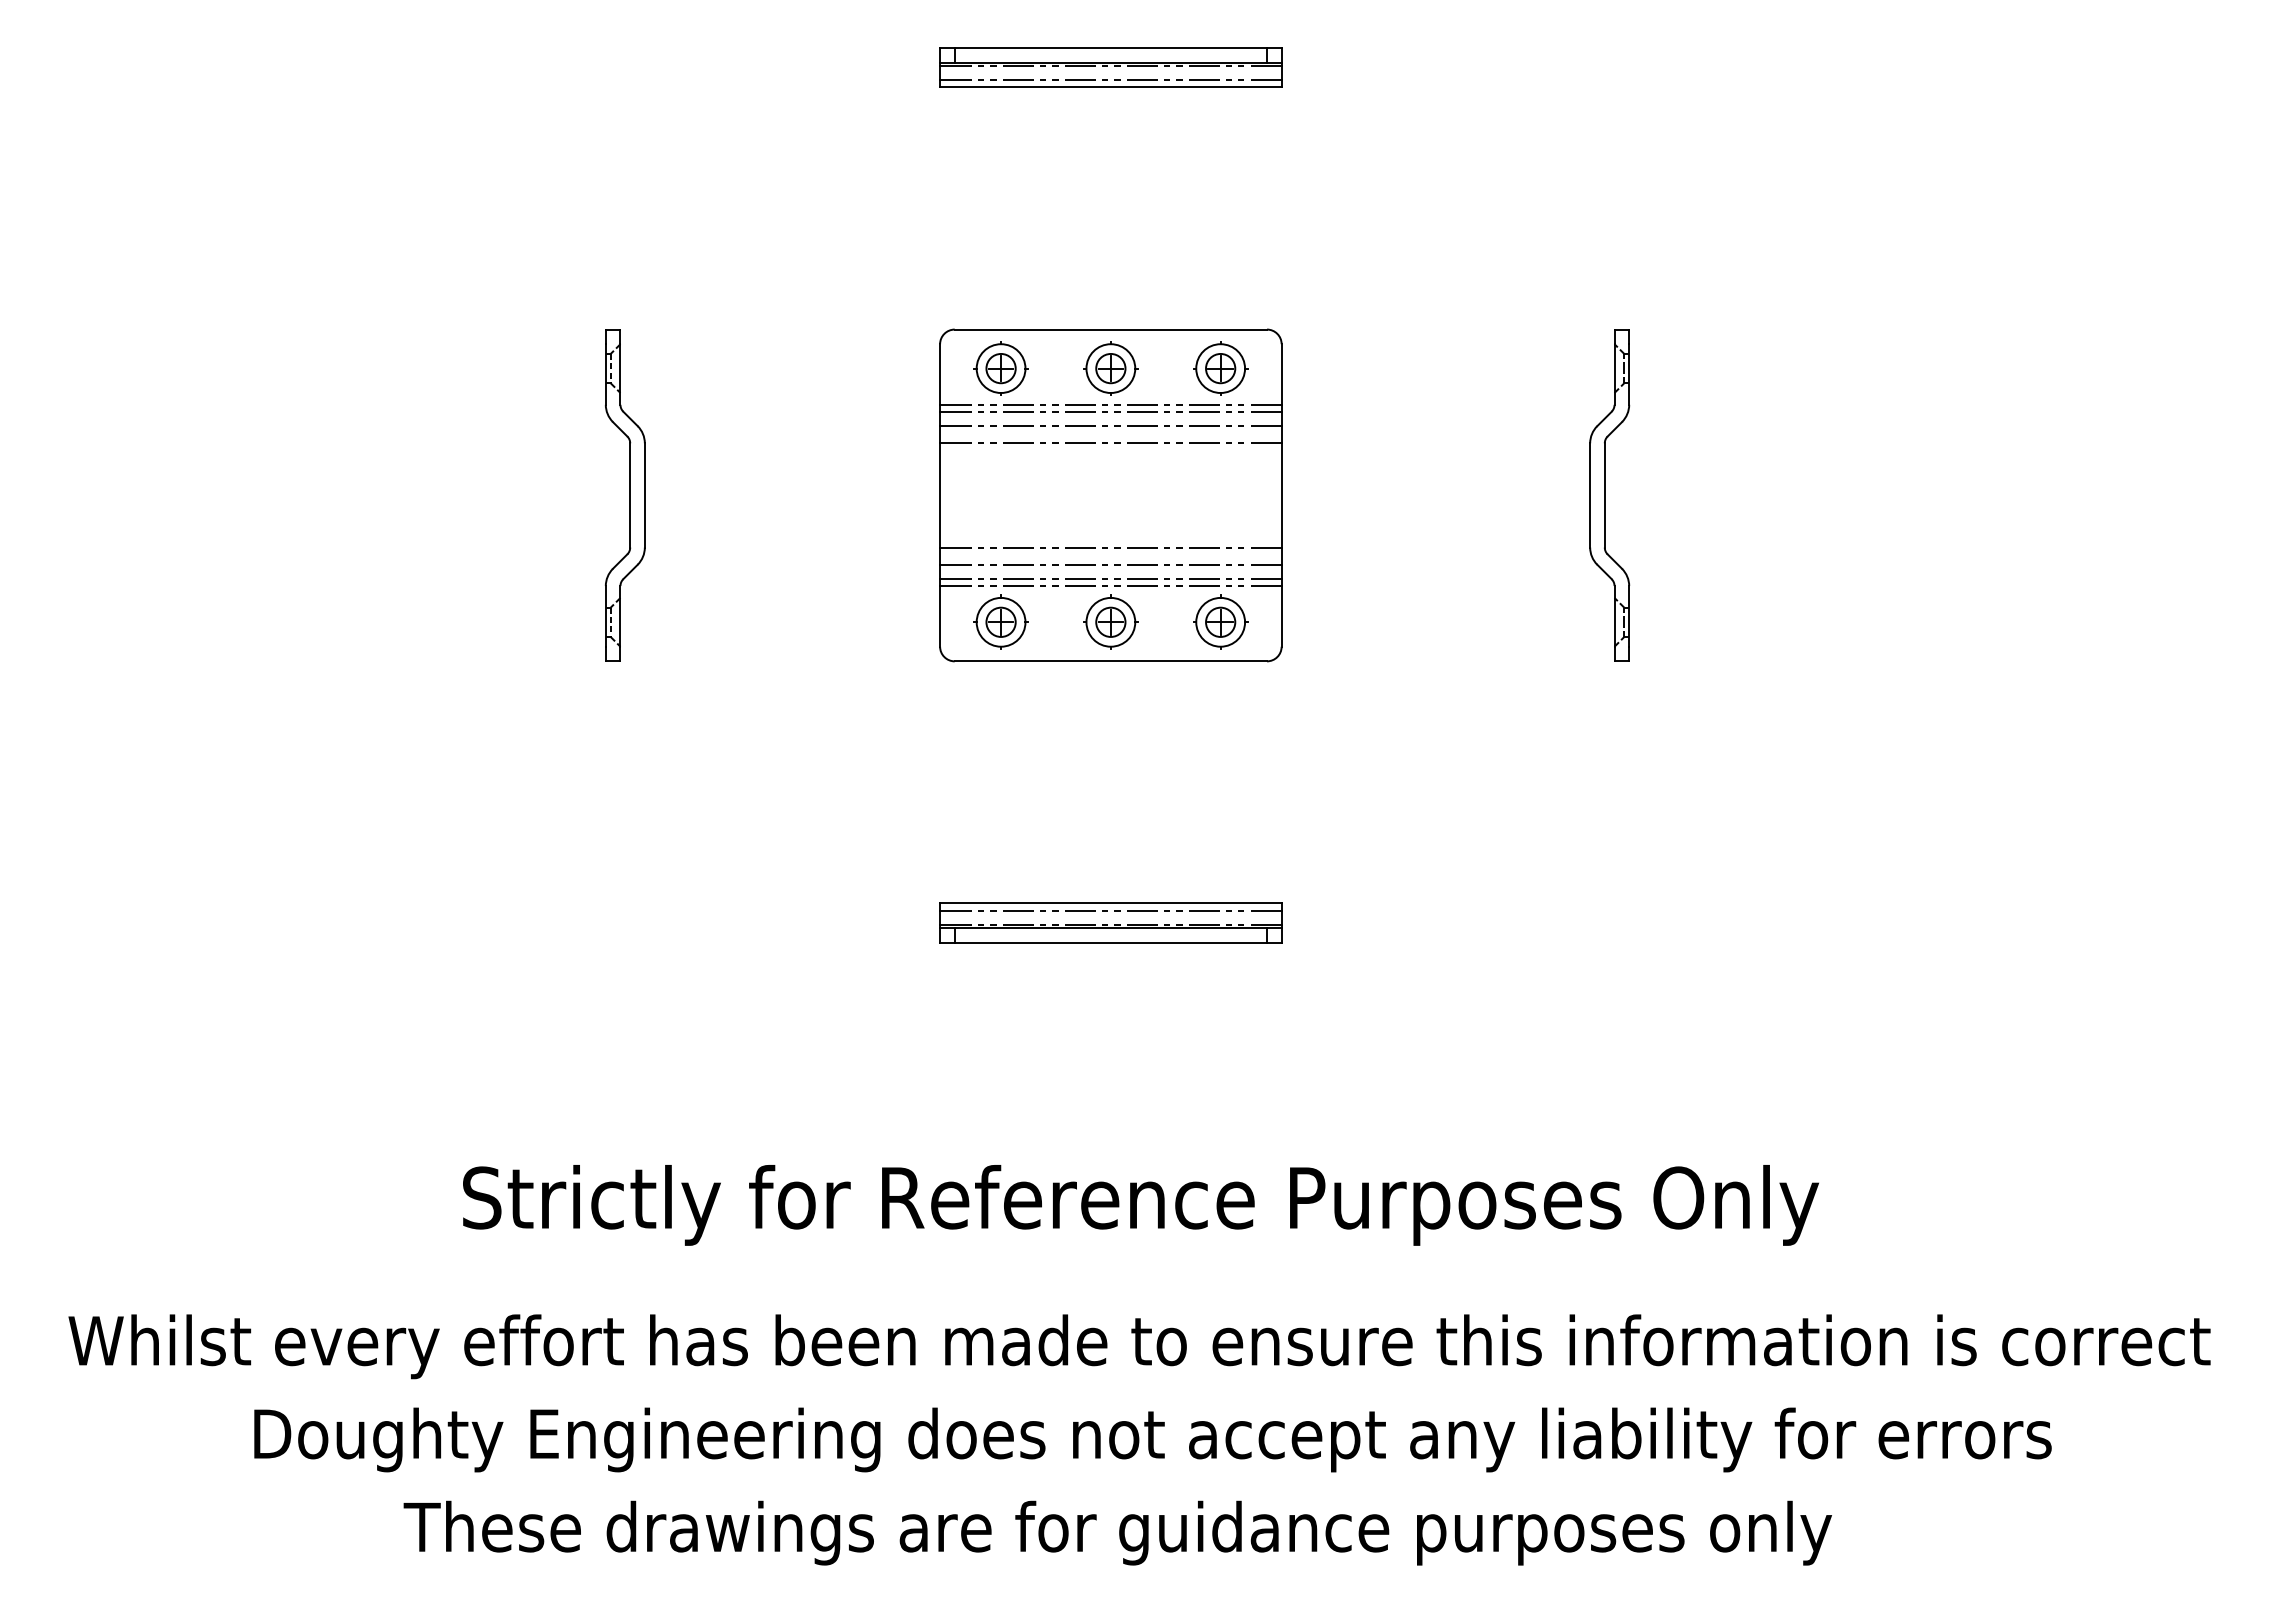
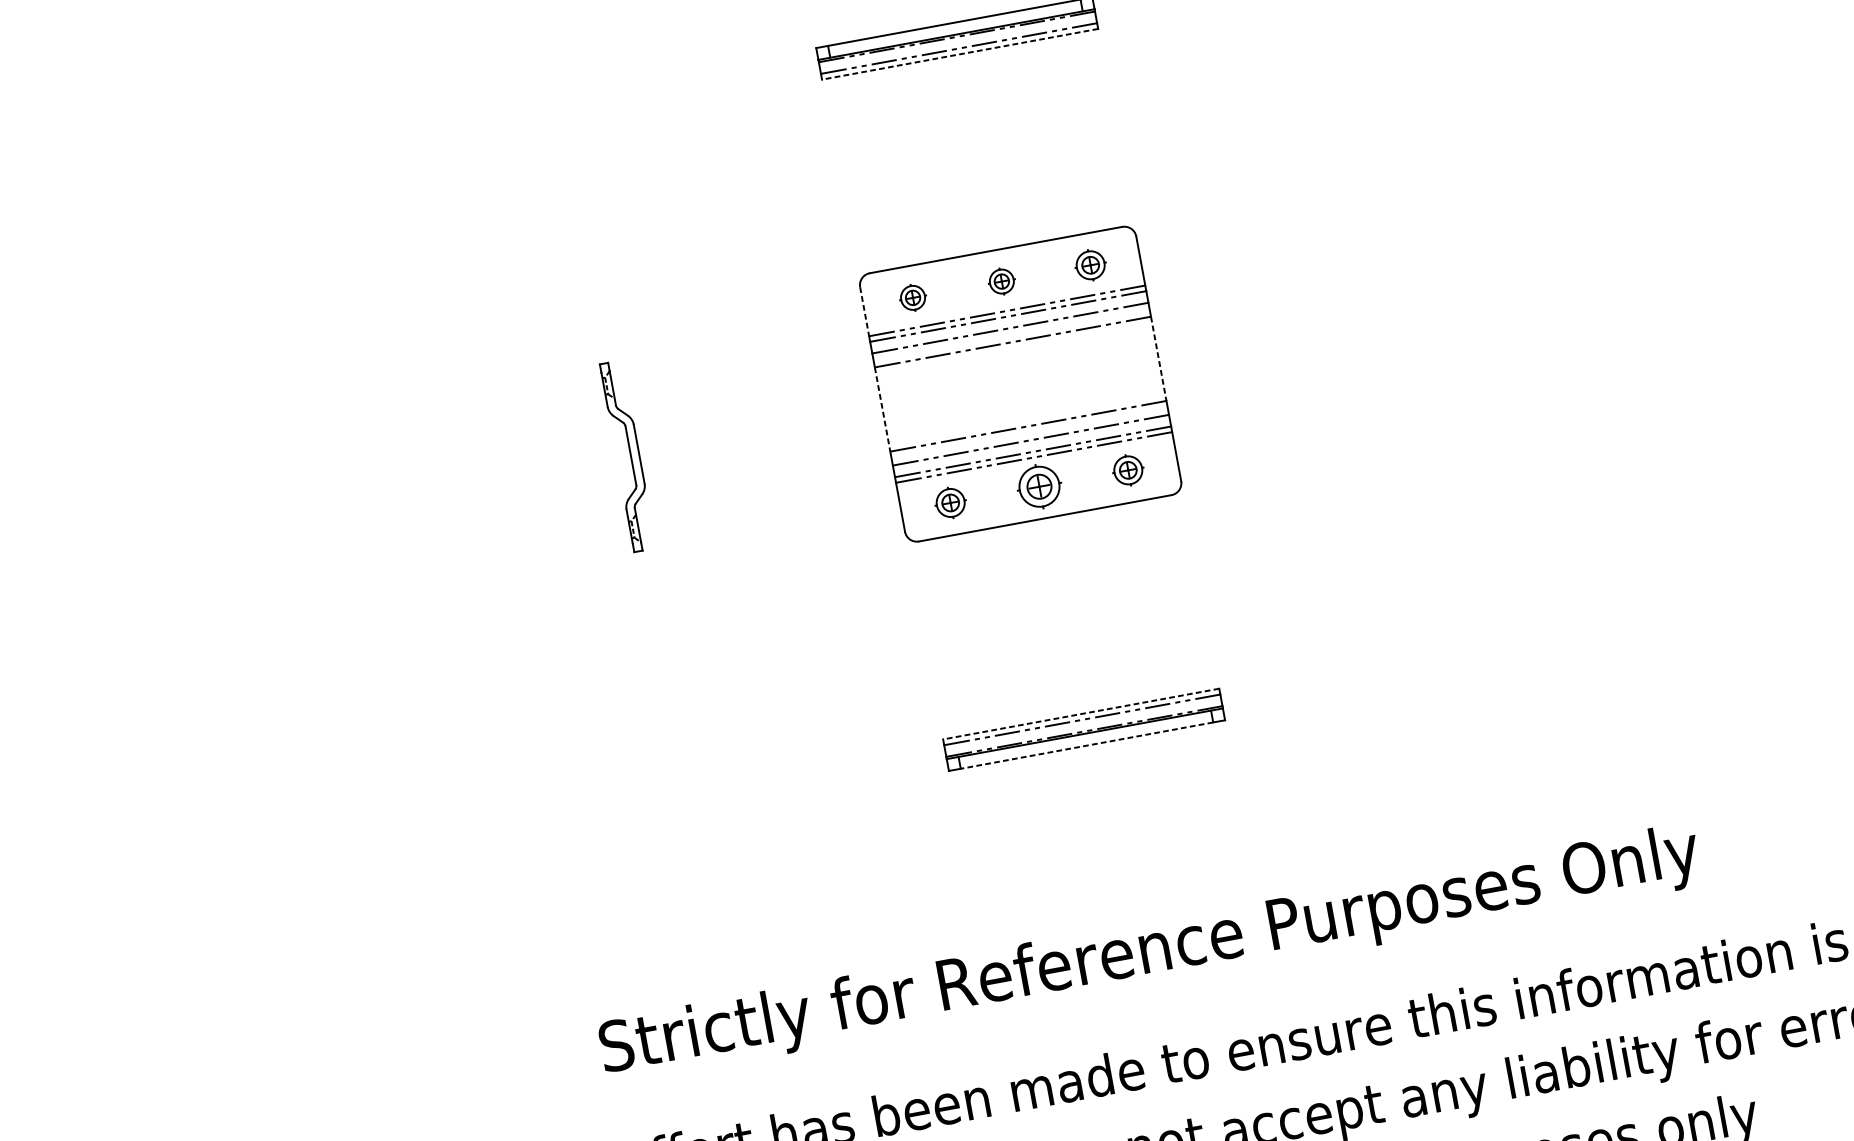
line: (1110, 87) -> (959, 54), solid -> dashed
part: (1000, 368) -> (912, 297), size x0.6
part: (1110, 368) -> (1001, 281), size x0.6
part: (1220, 368) -> (1090, 265), size x0.7
line: (940, 375) -> (865, 312), solid -> dashed
part: (625, 495) -> (628, 456), size x0.7
line: (940, 495) -> (882, 409), solid -> dashed
line: (1281, 495) -> (1158, 358), solid -> dashed
part: (1609, 495) -> (1423, 310), removed
part: (1000, 621) -> (950, 502), size x0.7
part: (1220, 621) -> (1128, 469), size x0.7
line: (1110, 903) -> (1080, 714), solid -> dashed
line: (1110, 942) -> (1086, 745), solid -> dashed

